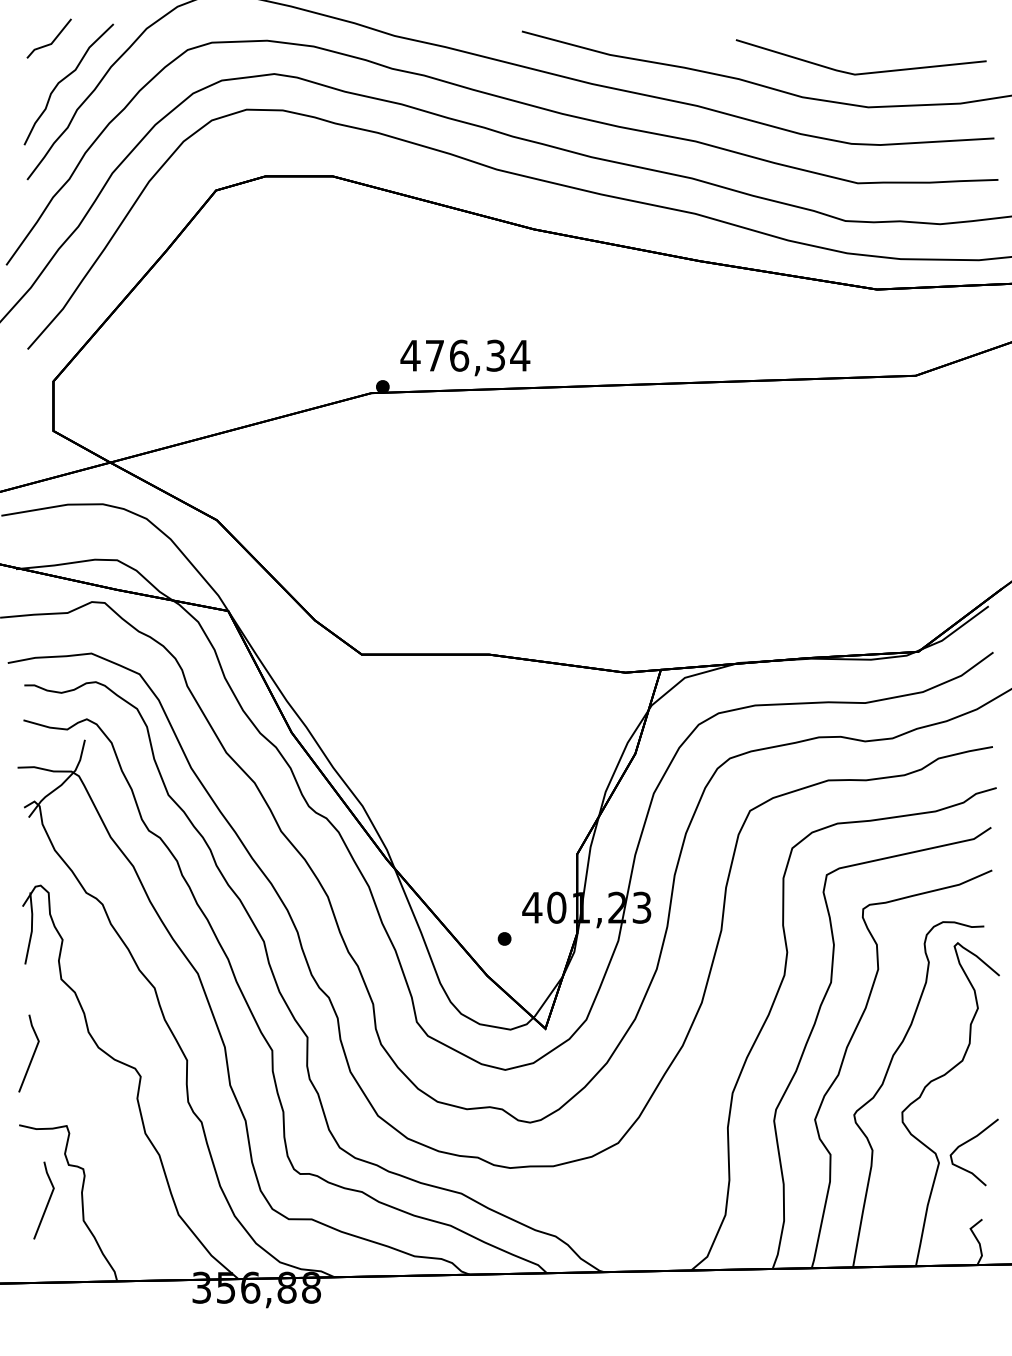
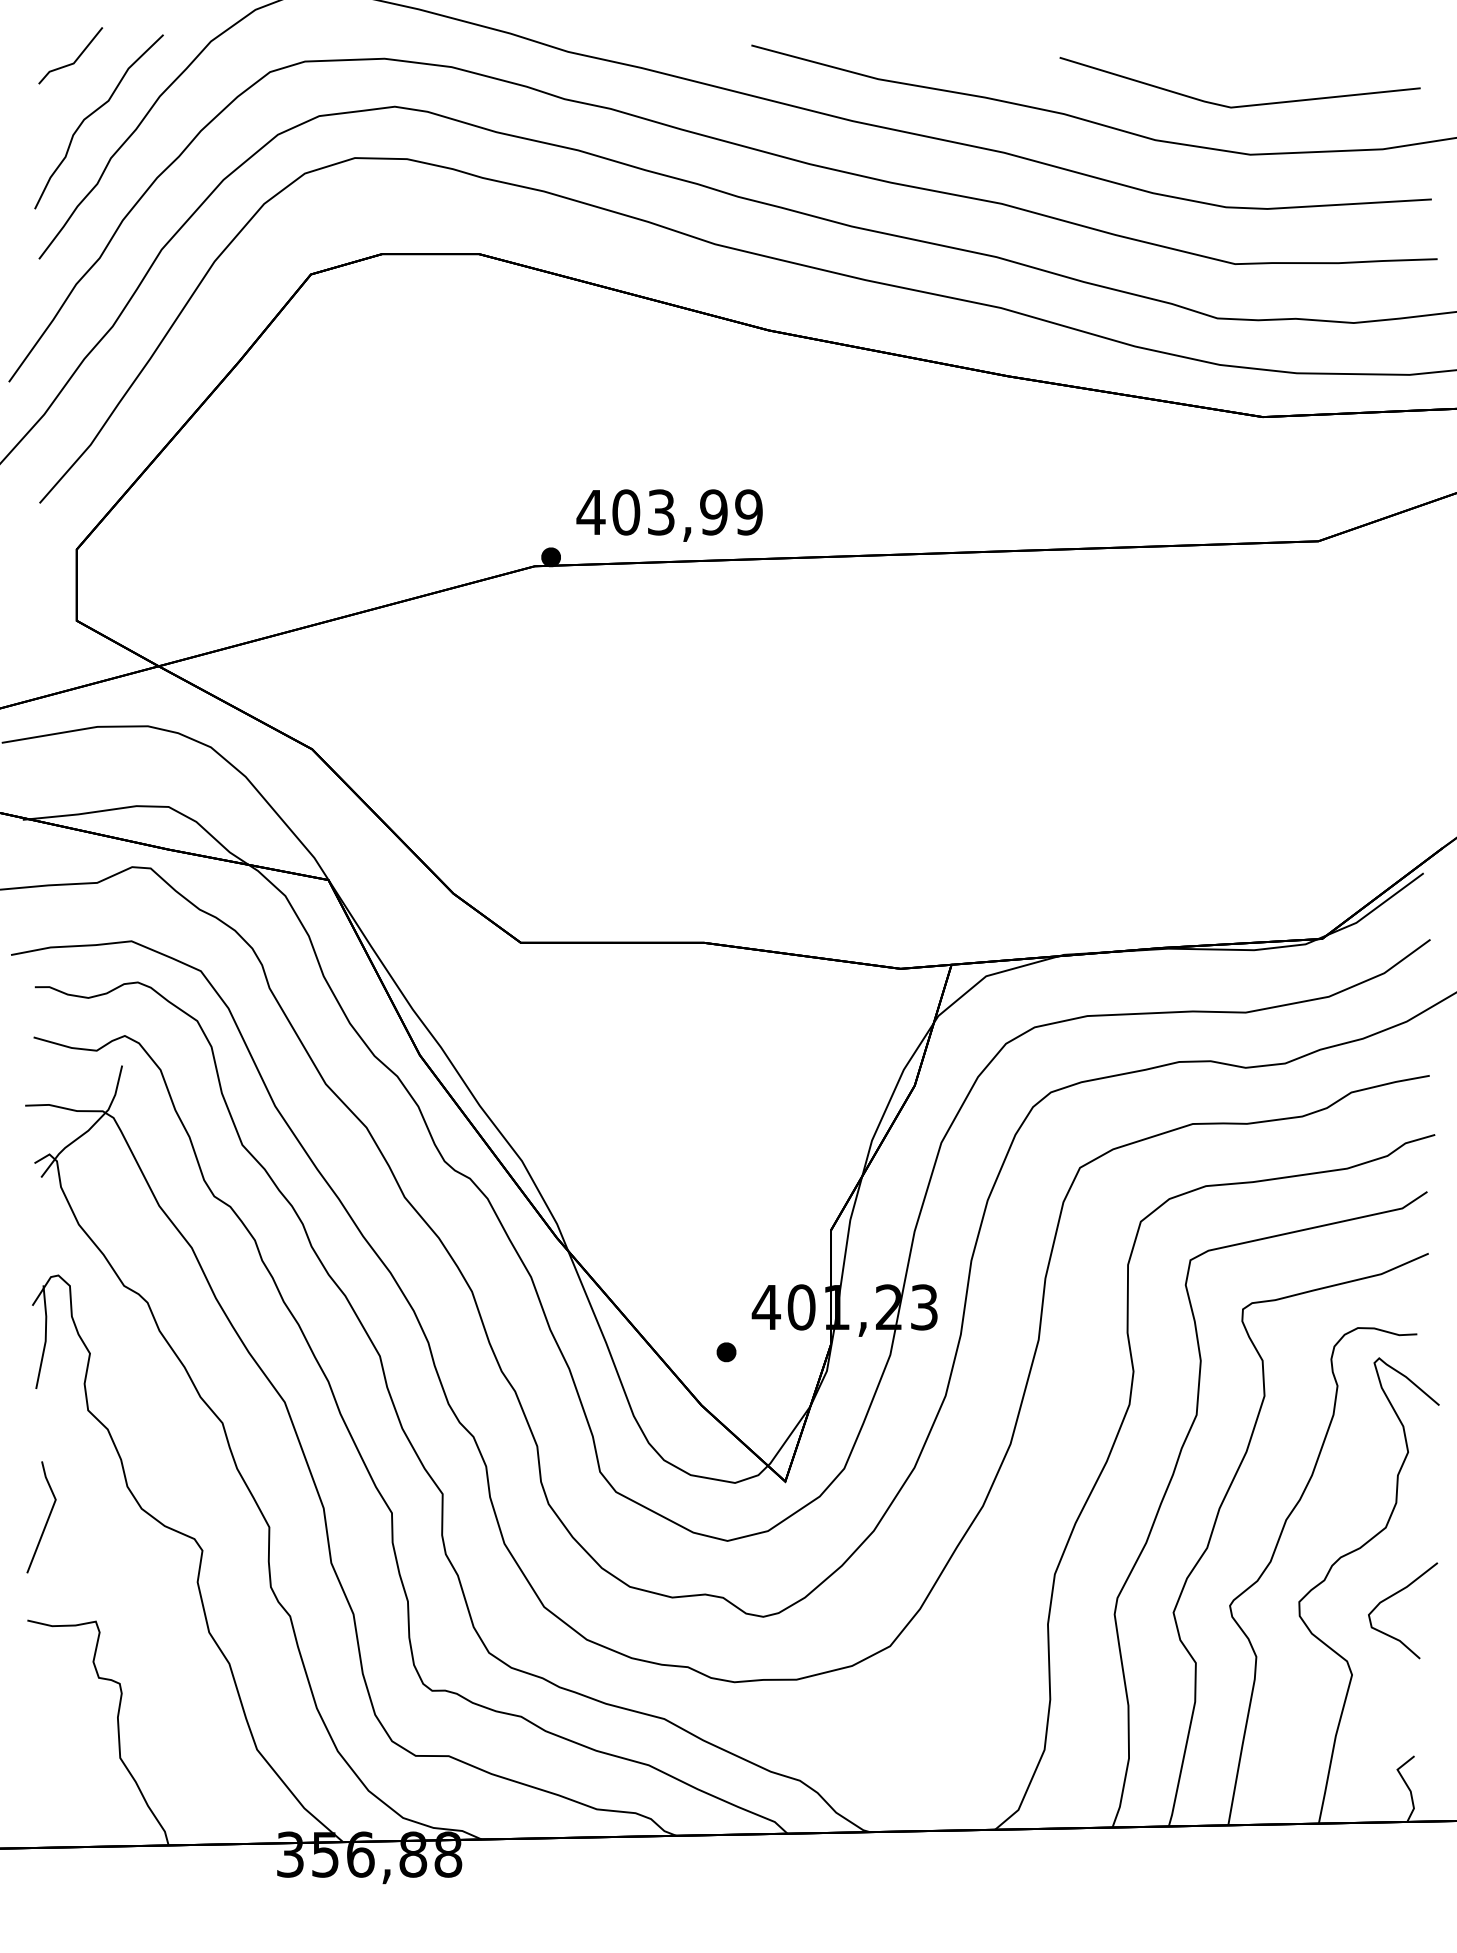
text: (477, 355) -> (687, 512), 476,34 -> 403,99
curve: (966, 1143) -> (1391, 1597), moved
line: (47, 1201) -> (68, 1730), removed

